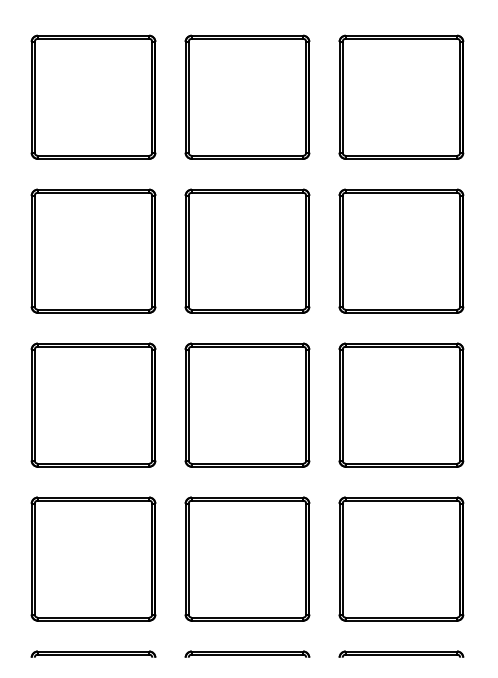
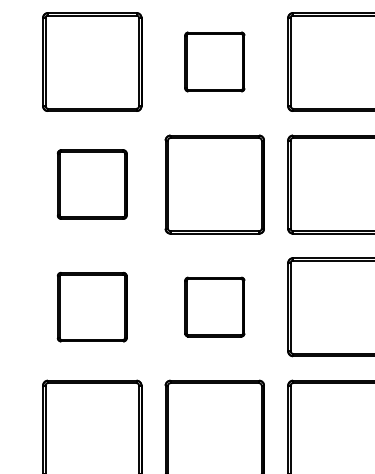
part: (247, 96) -> (214, 61), size x0.6
part: (93, 250) -> (92, 184), size x0.7
part: (93, 404) -> (92, 306), size x0.7
part: (247, 404) -> (214, 306), size x0.6

